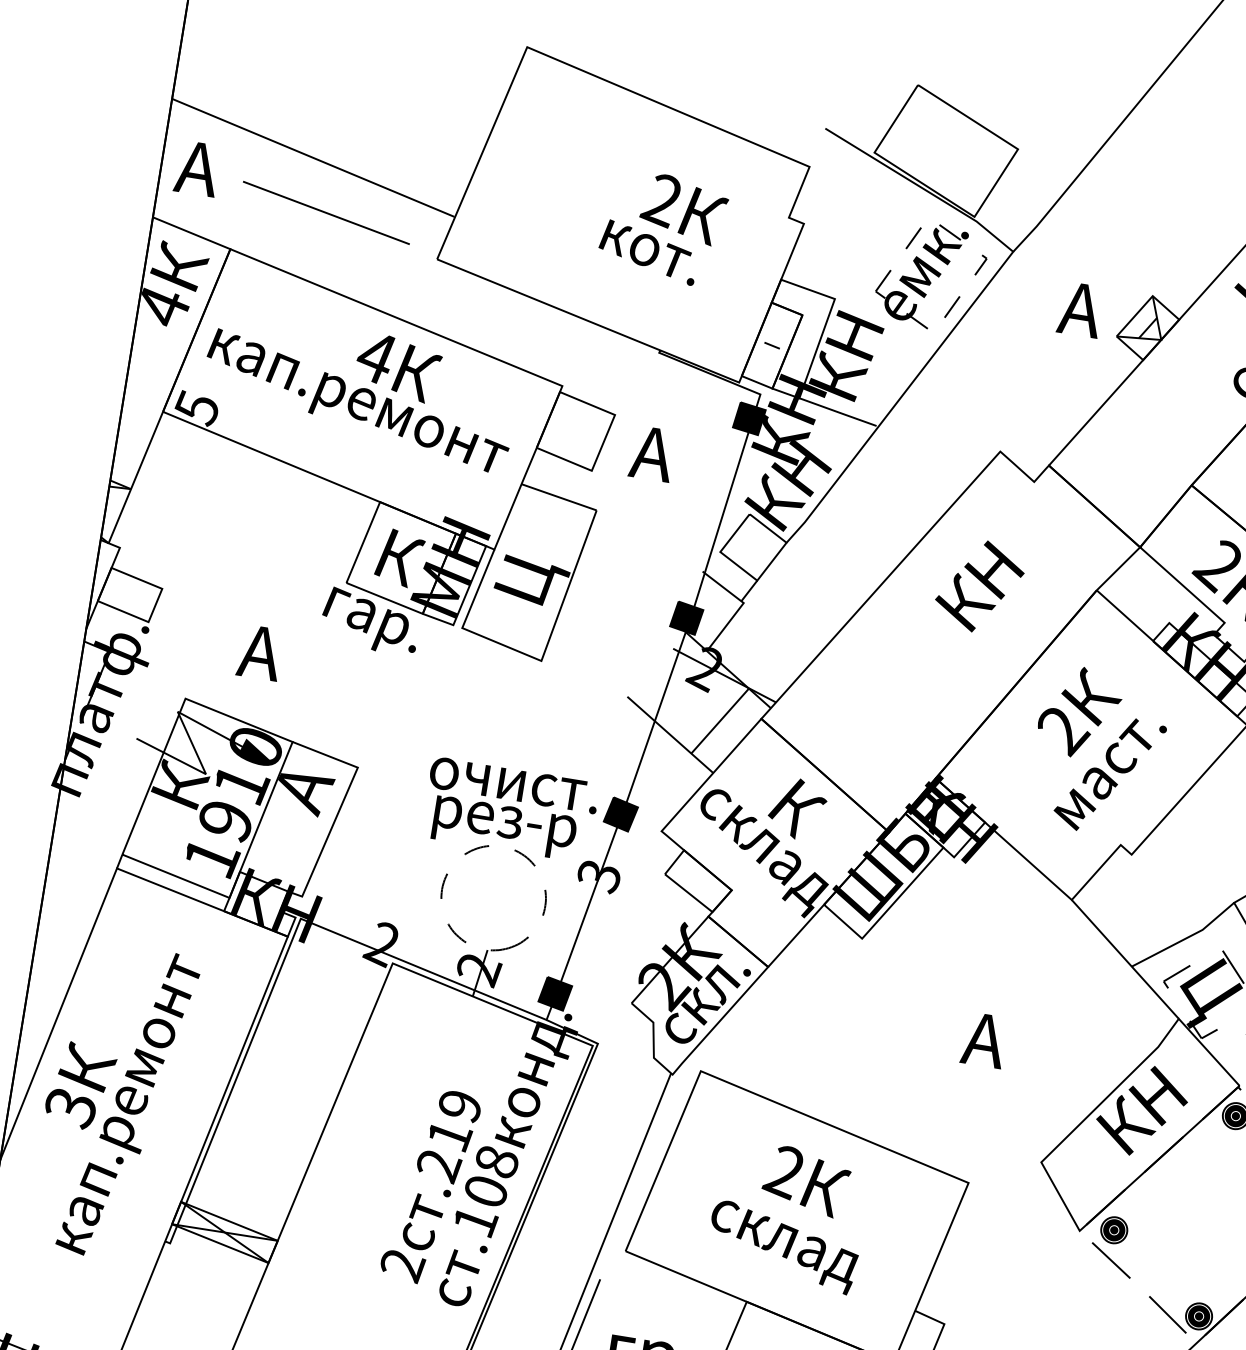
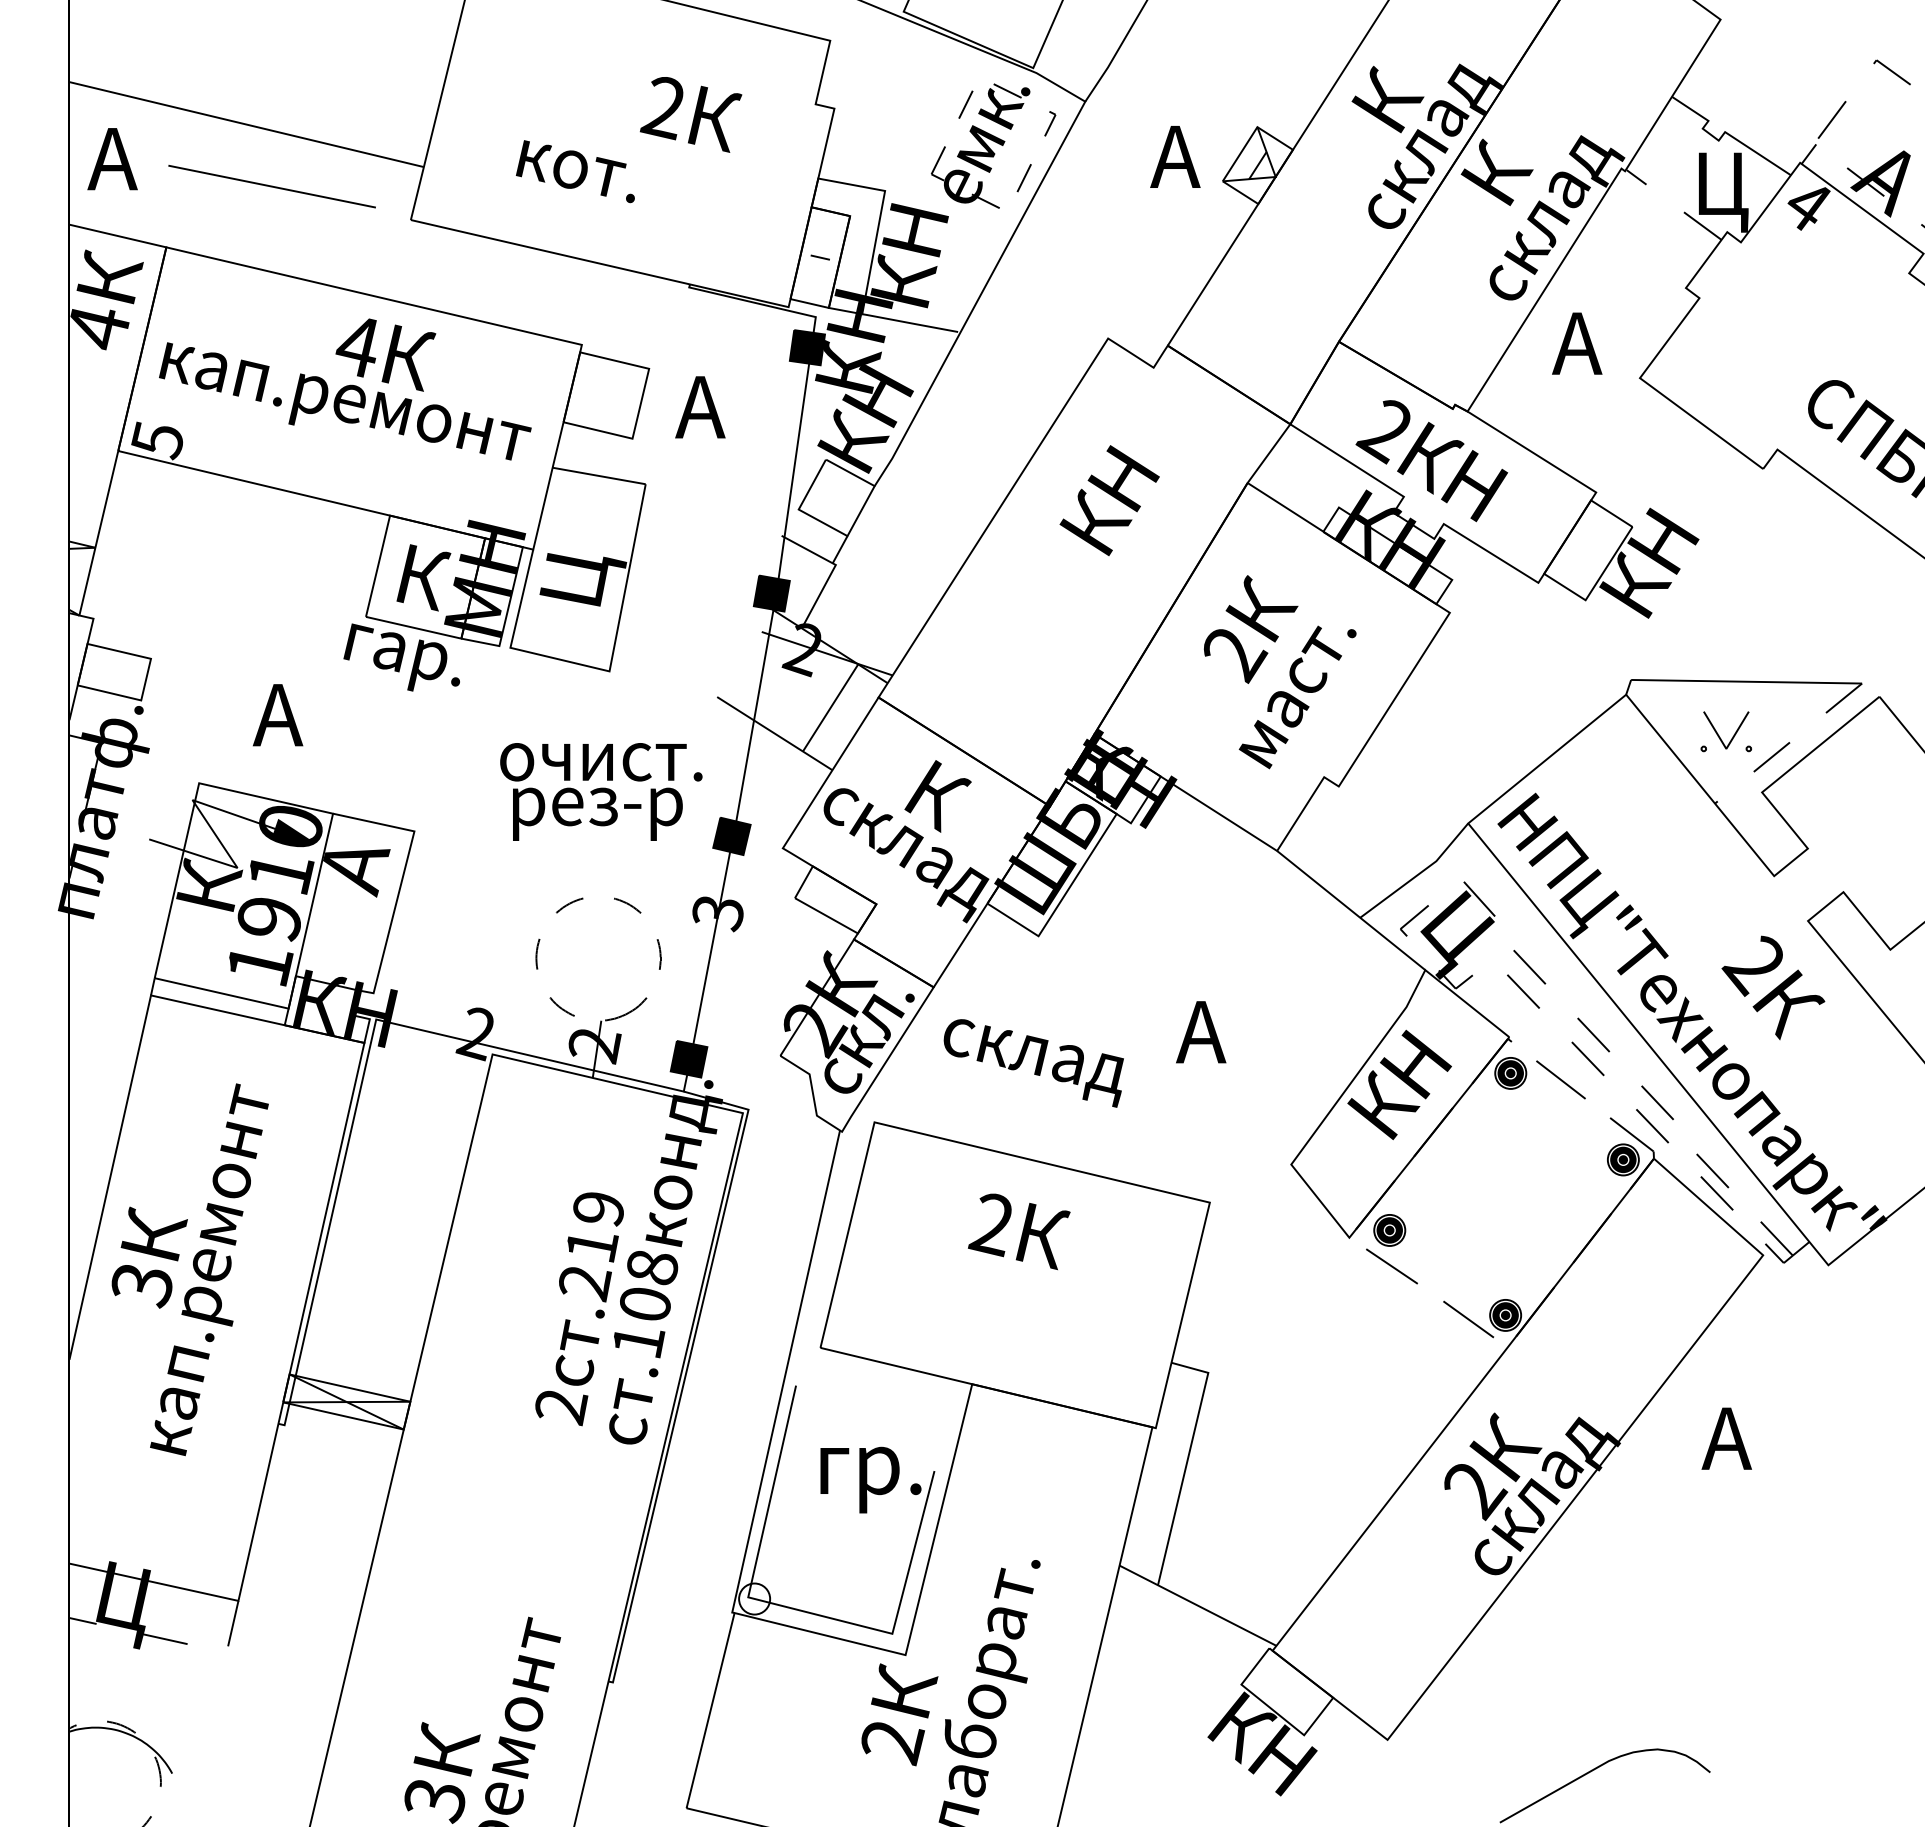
text: (648, 252) -> (575, 171), moved
text: (510, 809) -> (601, 791), moved
text: (783, 1247) -> (1033, 1063), moved

